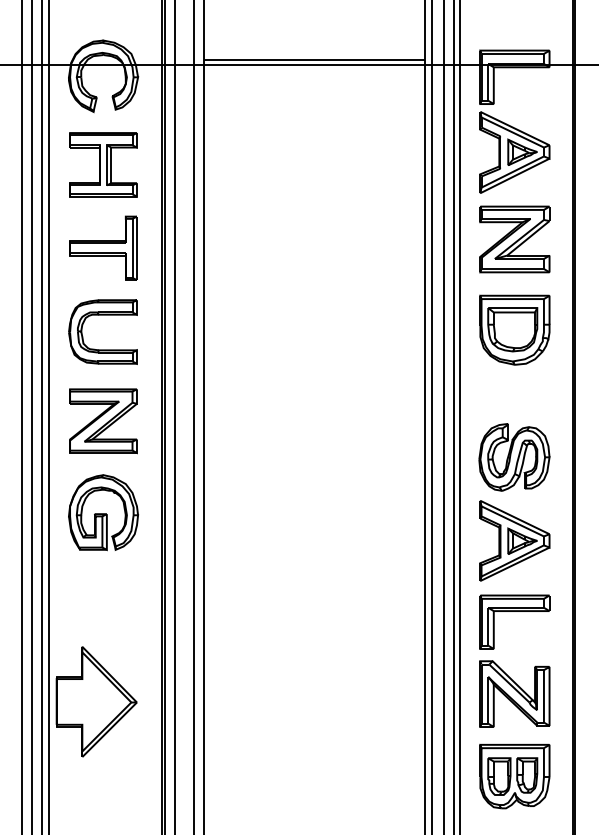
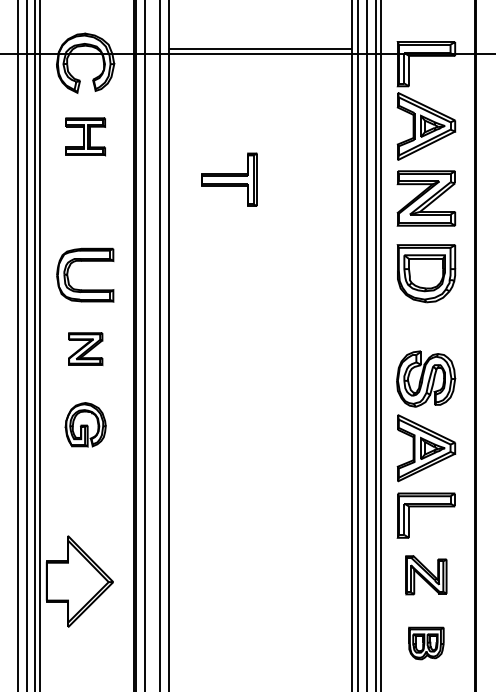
part: (103, 164) -> (85, 136), size x0.7
part: (103, 247) -> (229, 179), moved
part: (103, 420) -> (85, 348), size x0.6
part: (103, 512) -> (85, 424), size x0.7
part: (514, 694) -> (426, 575), size x0.7
part: (514, 776) -> (426, 643), size x0.6

